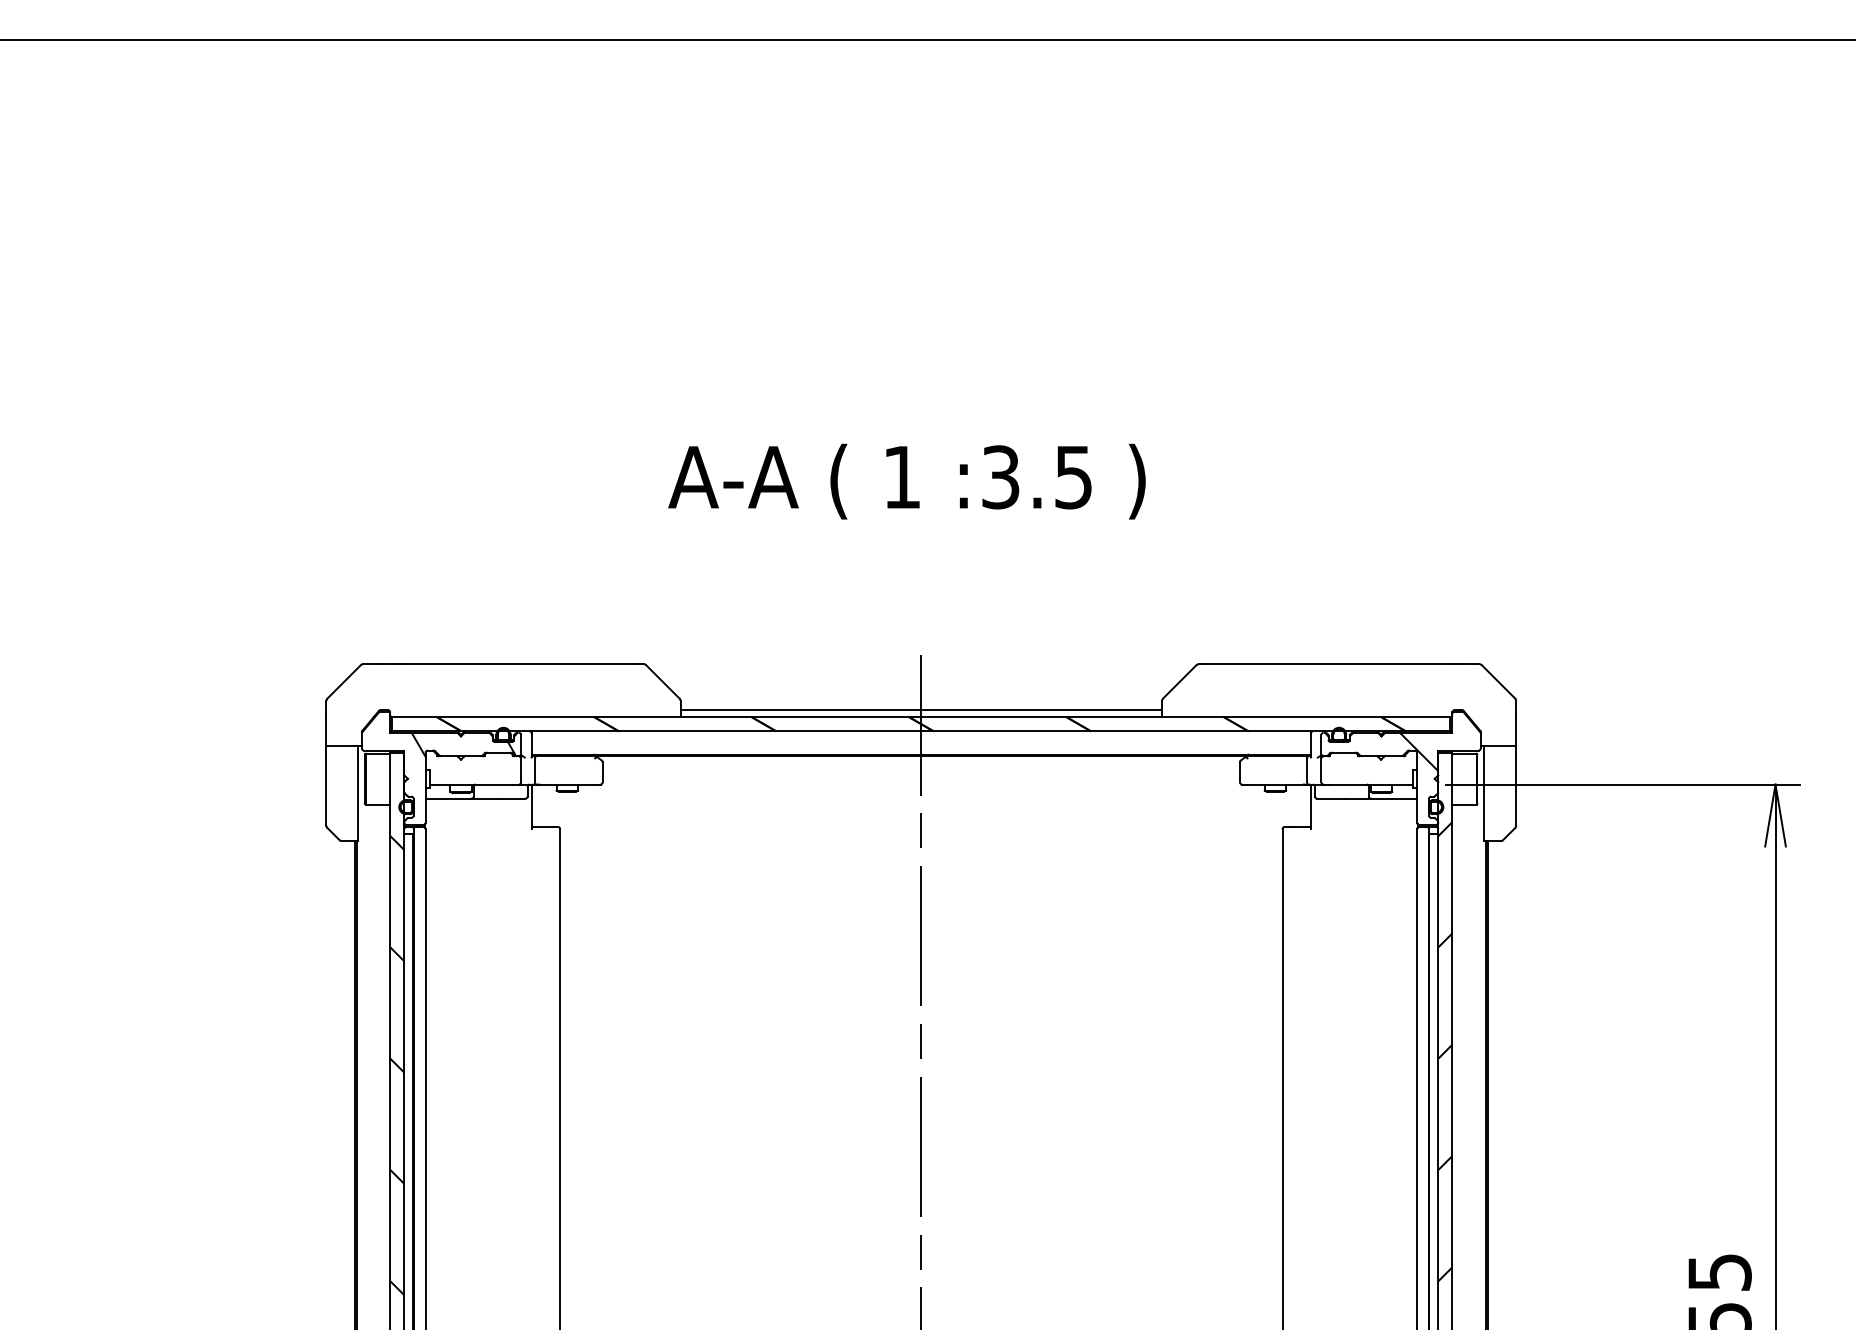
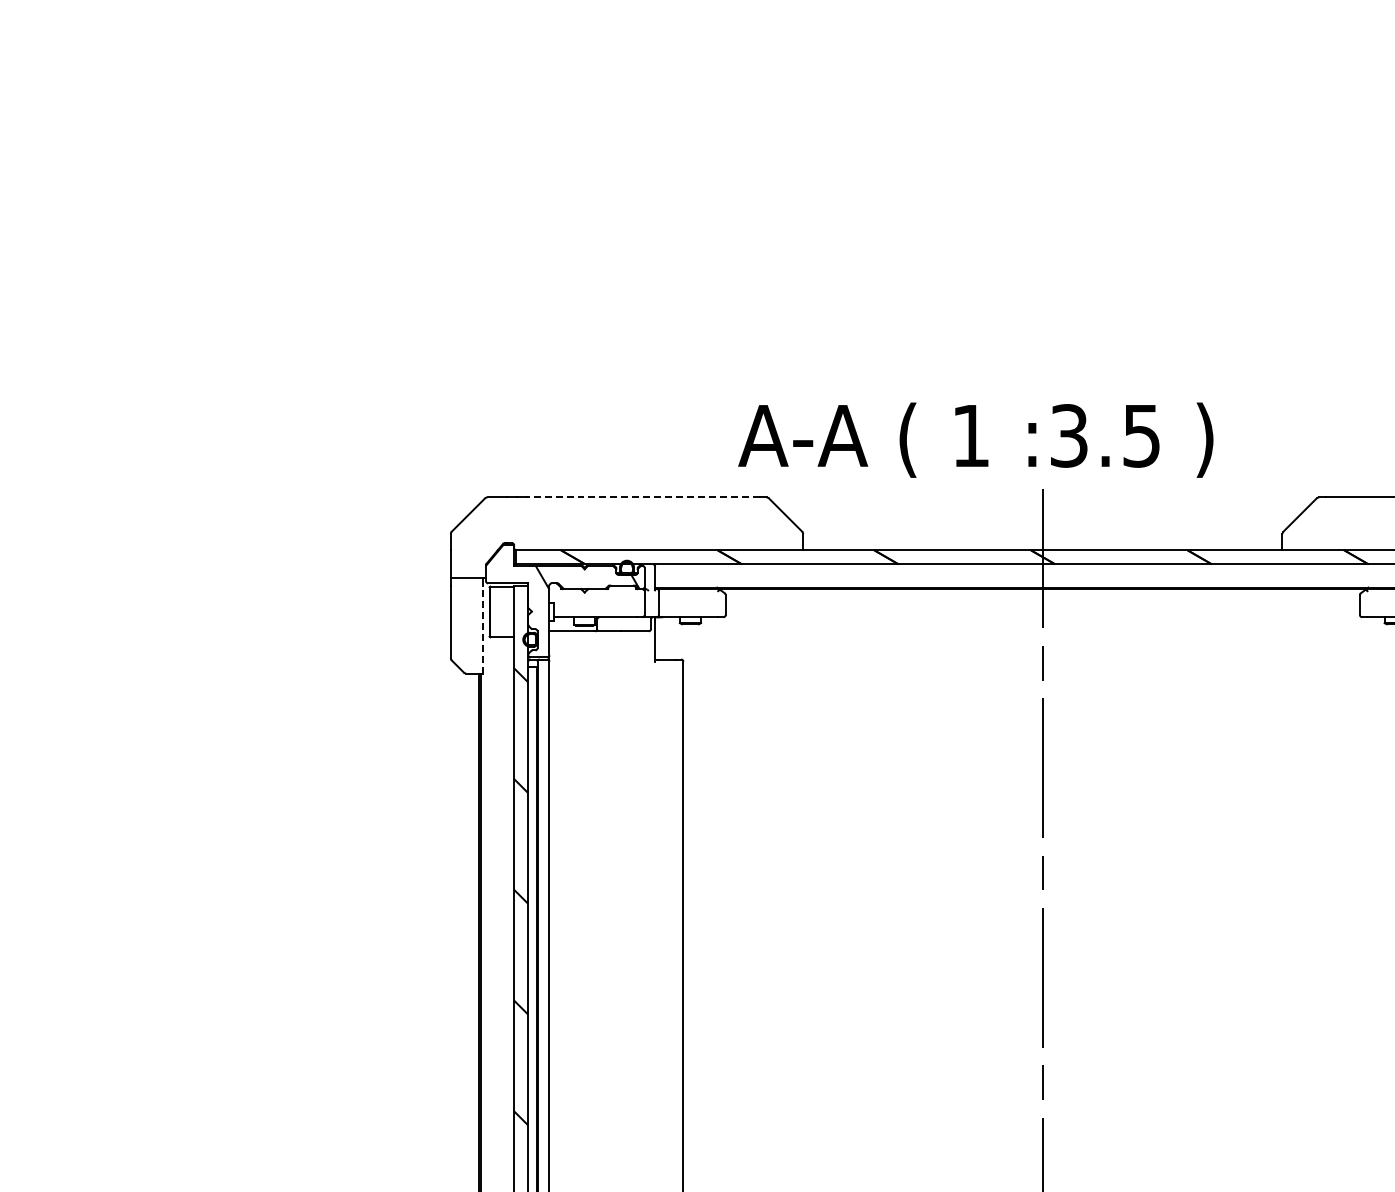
text: (906, 481) -> (975, 440), moved
line: (519, 664) -> (642, 497), solid -> dashed
line: (921, 710) -> (1043, 543), removed
line: (358, 796) -> (482, 629), solid -> dashed

